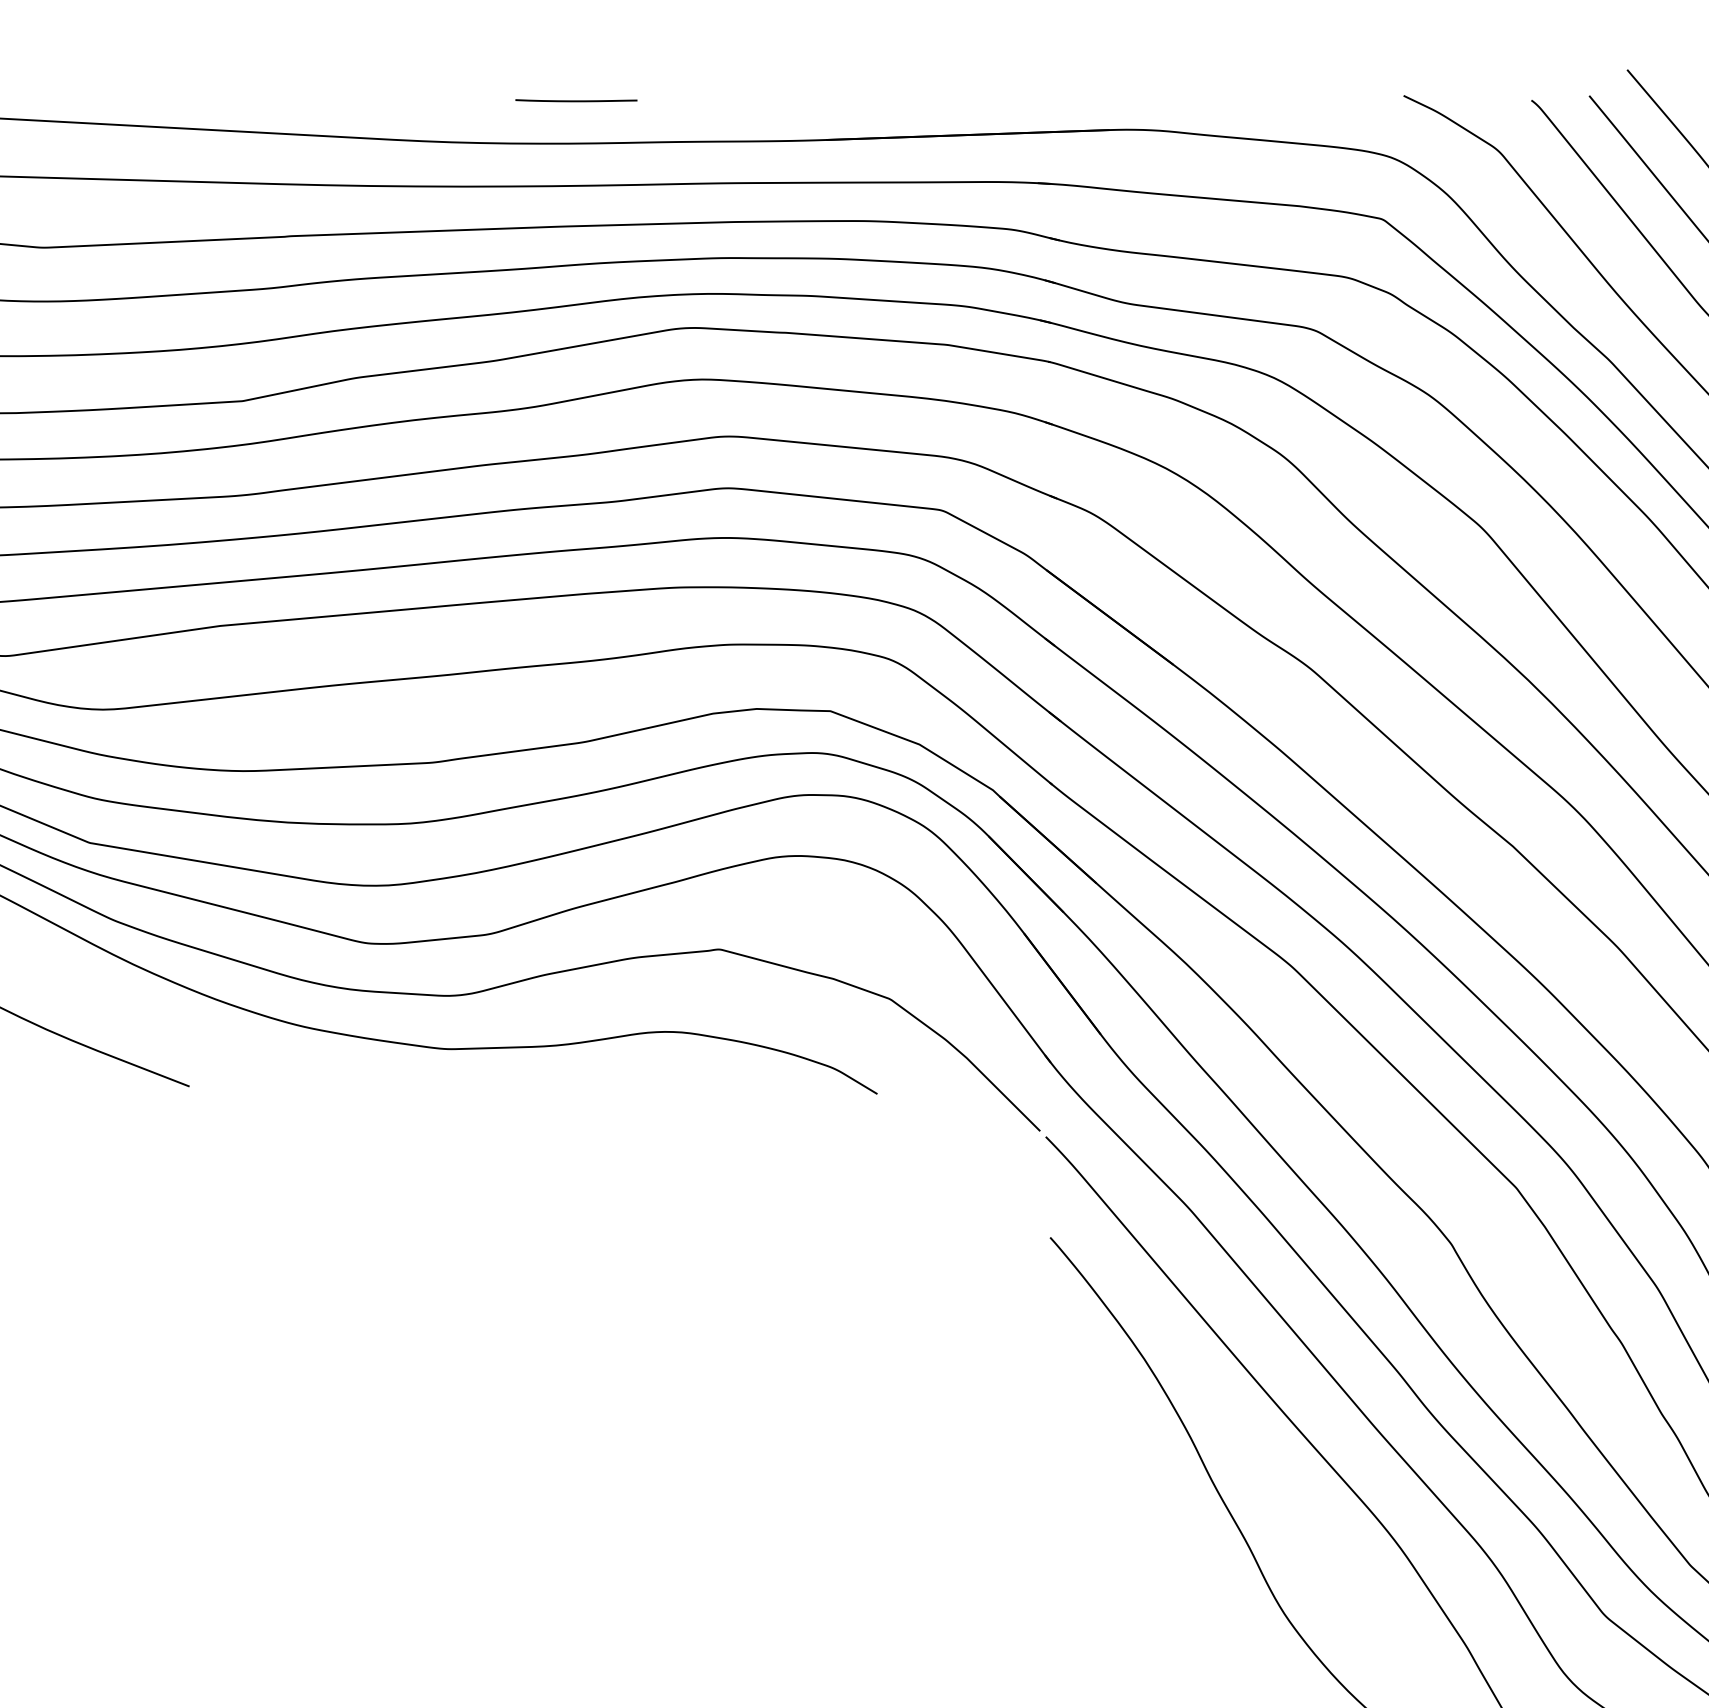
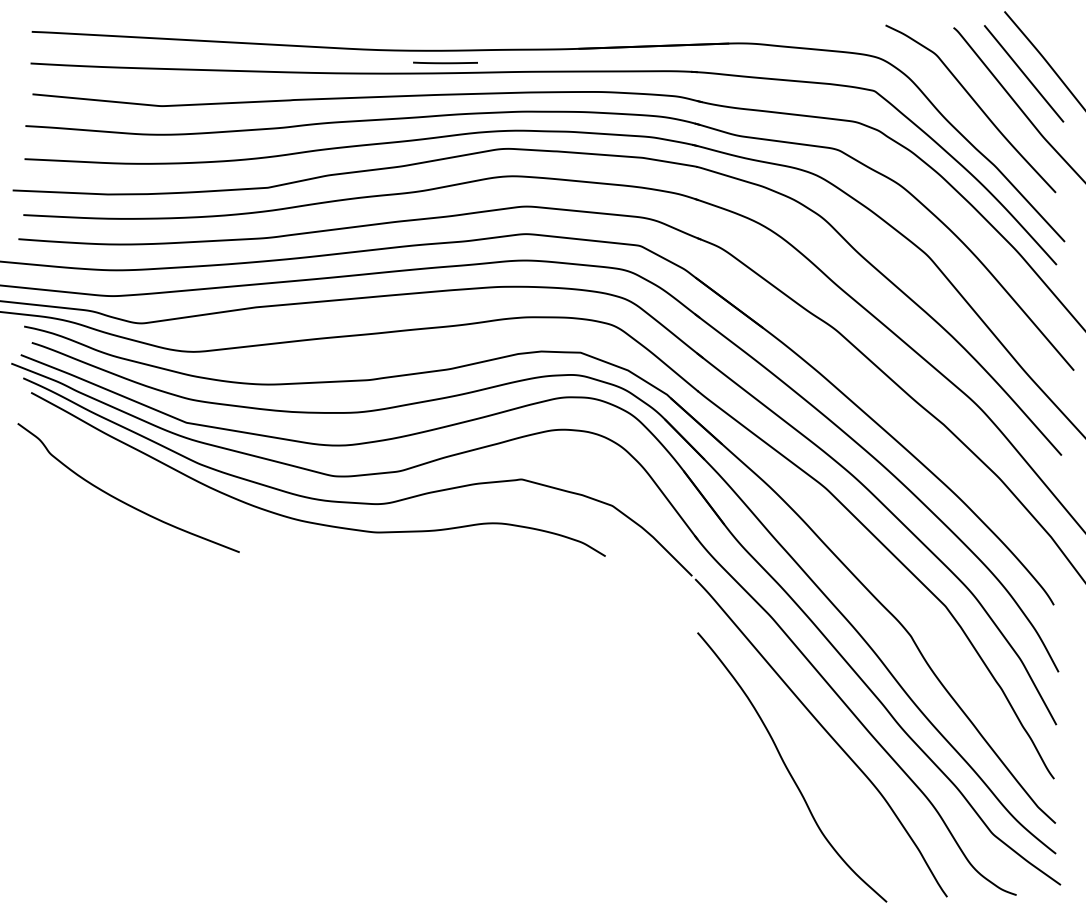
line: (576, 99) -> (445, 62), moved

